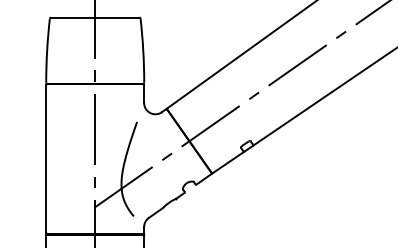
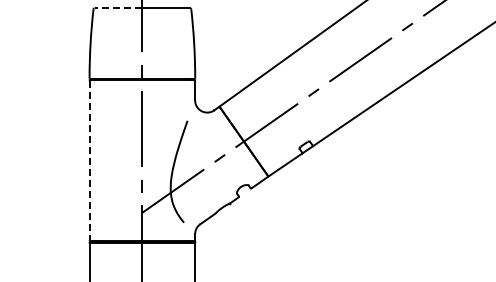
line: (73, 17) -> (118, 8), solid -> dashed
line: (46, 159) -> (89, 161), solid -> dashed

